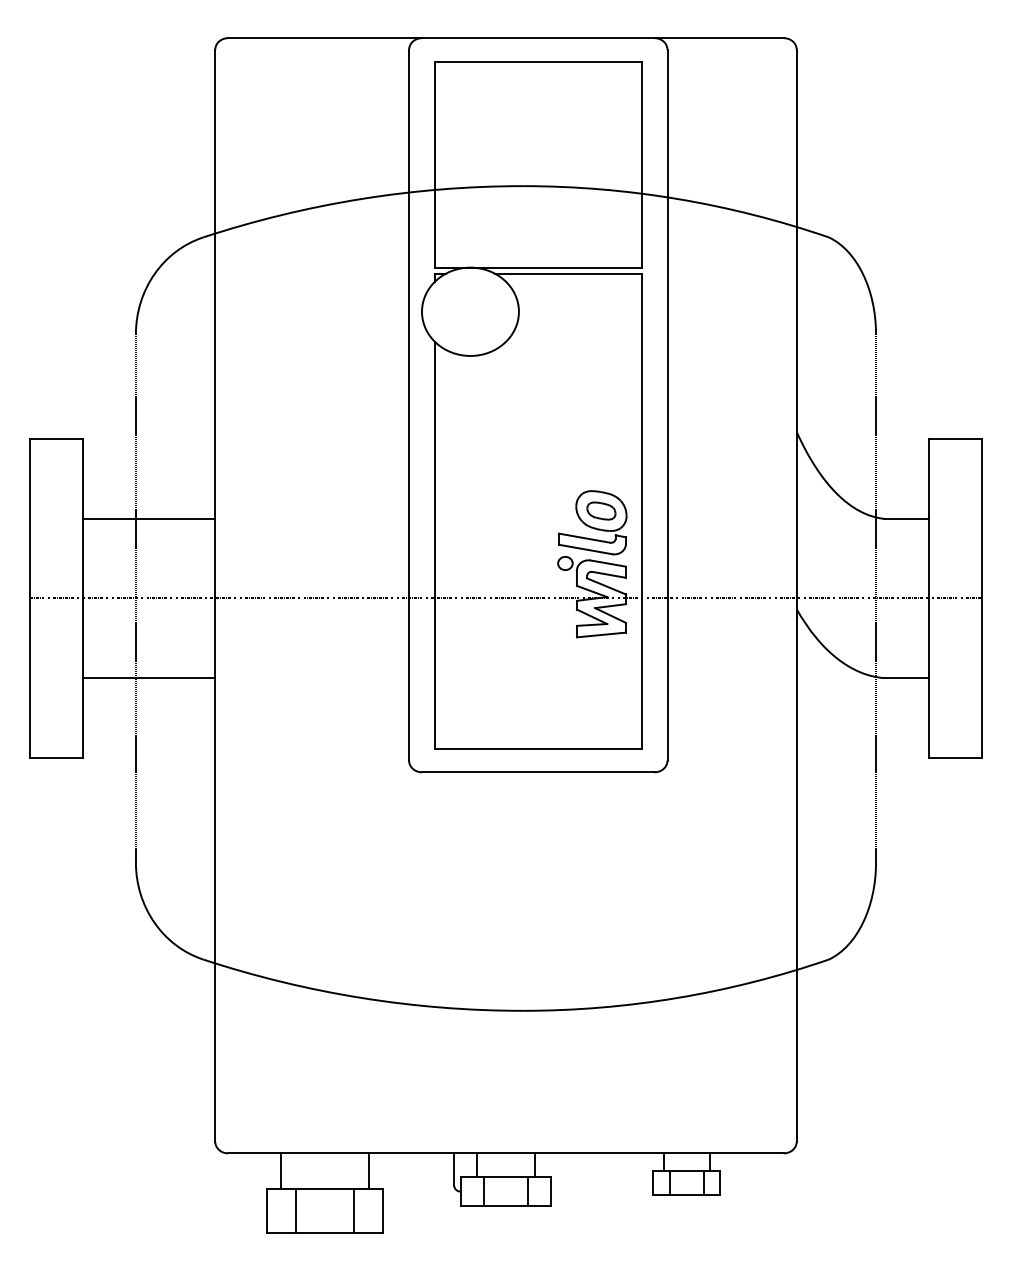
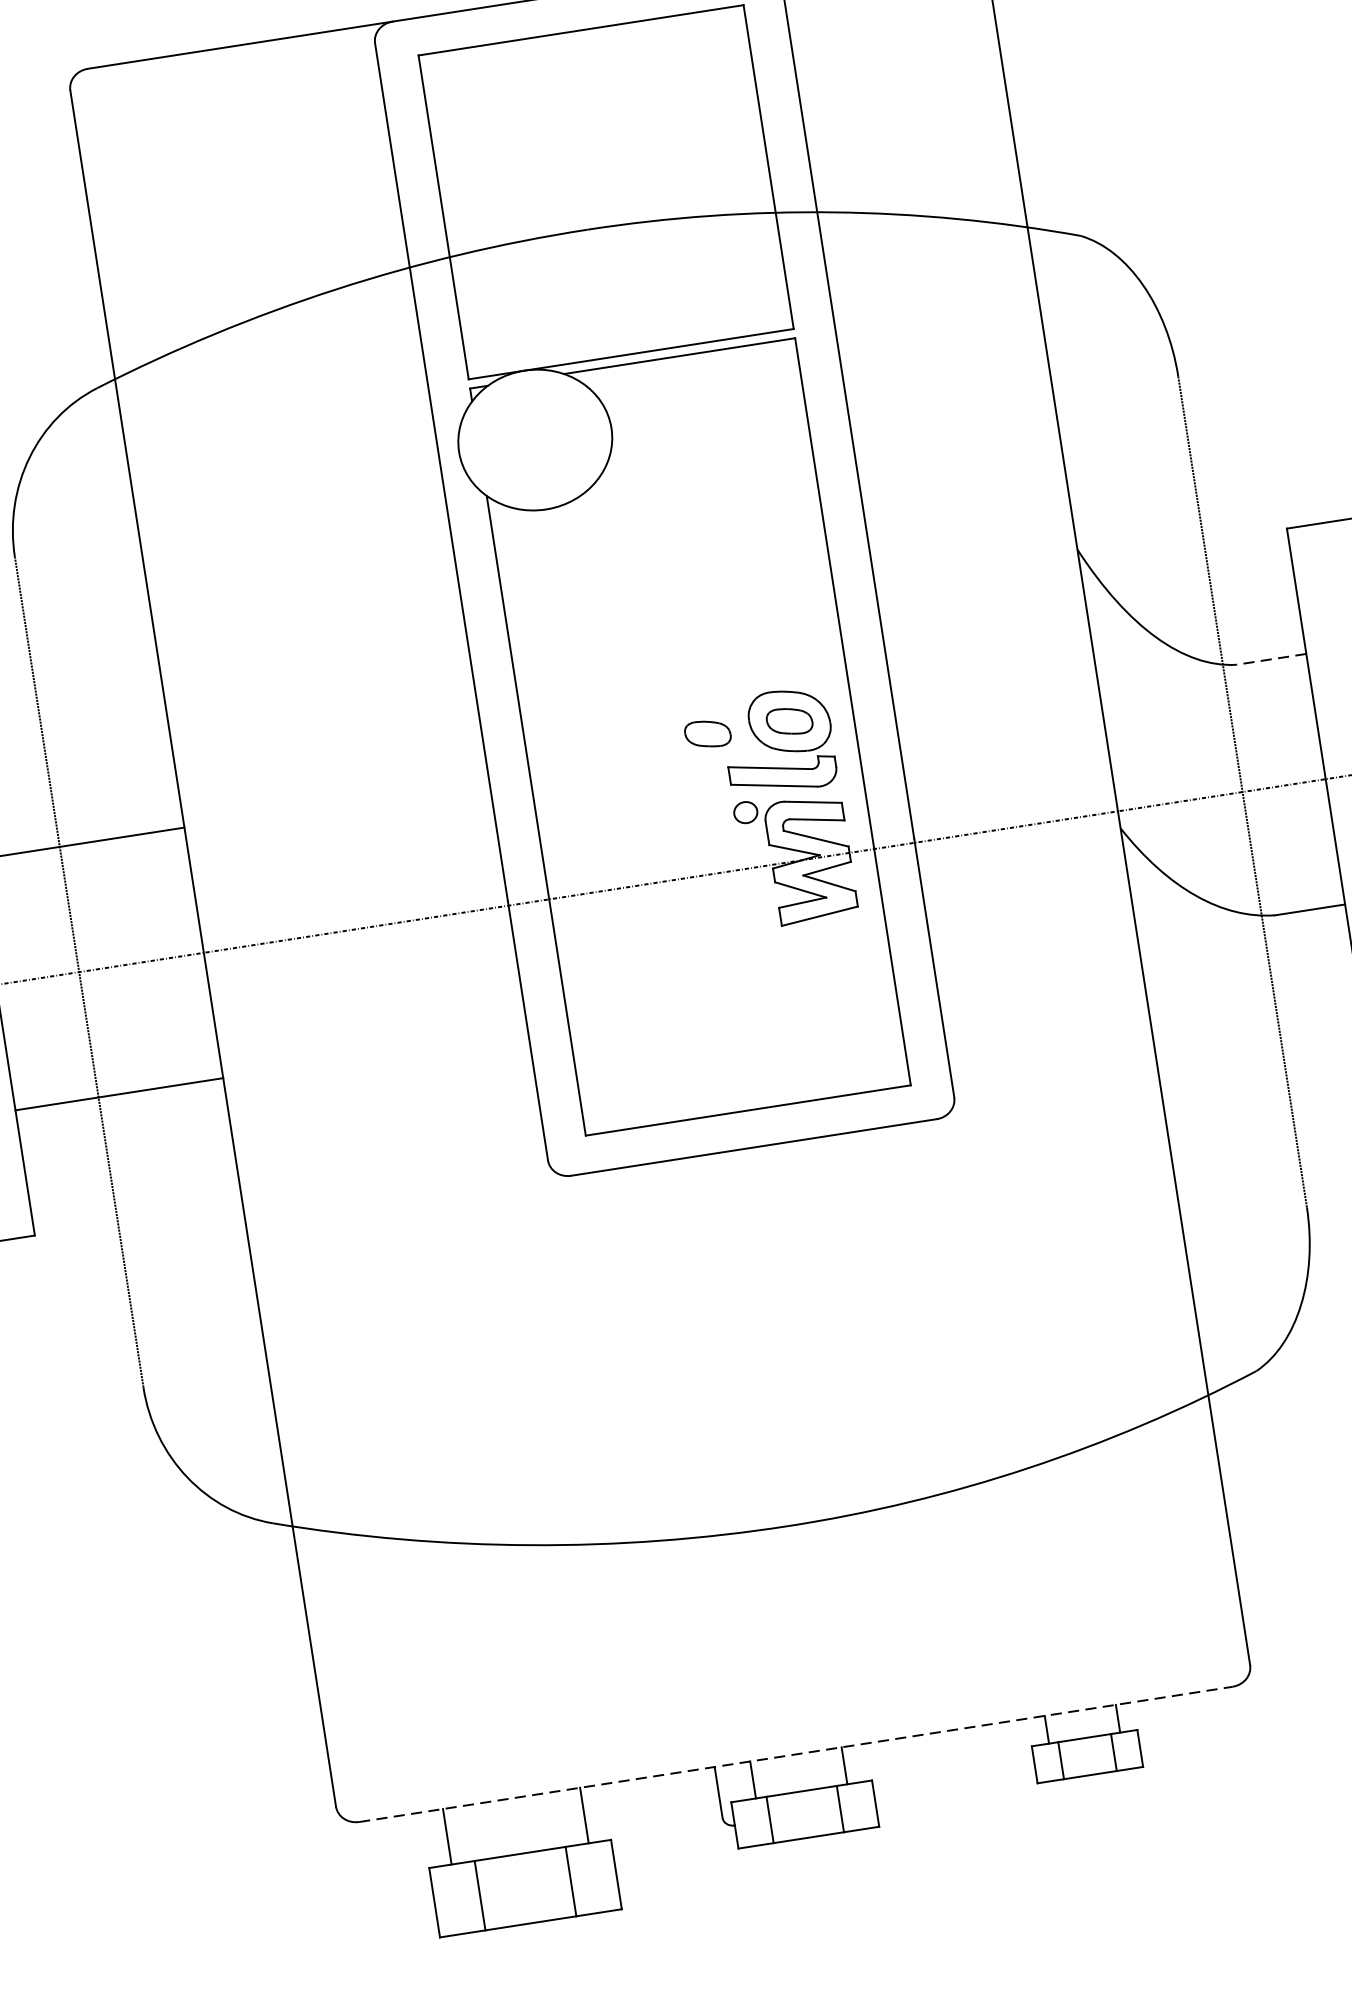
part: (549, 510) -> (707, 733), added
line: (906, 518) -> (1271, 658), solid -> dashed
line: (506, 1153) -> (796, 1754), solid -> dashed

